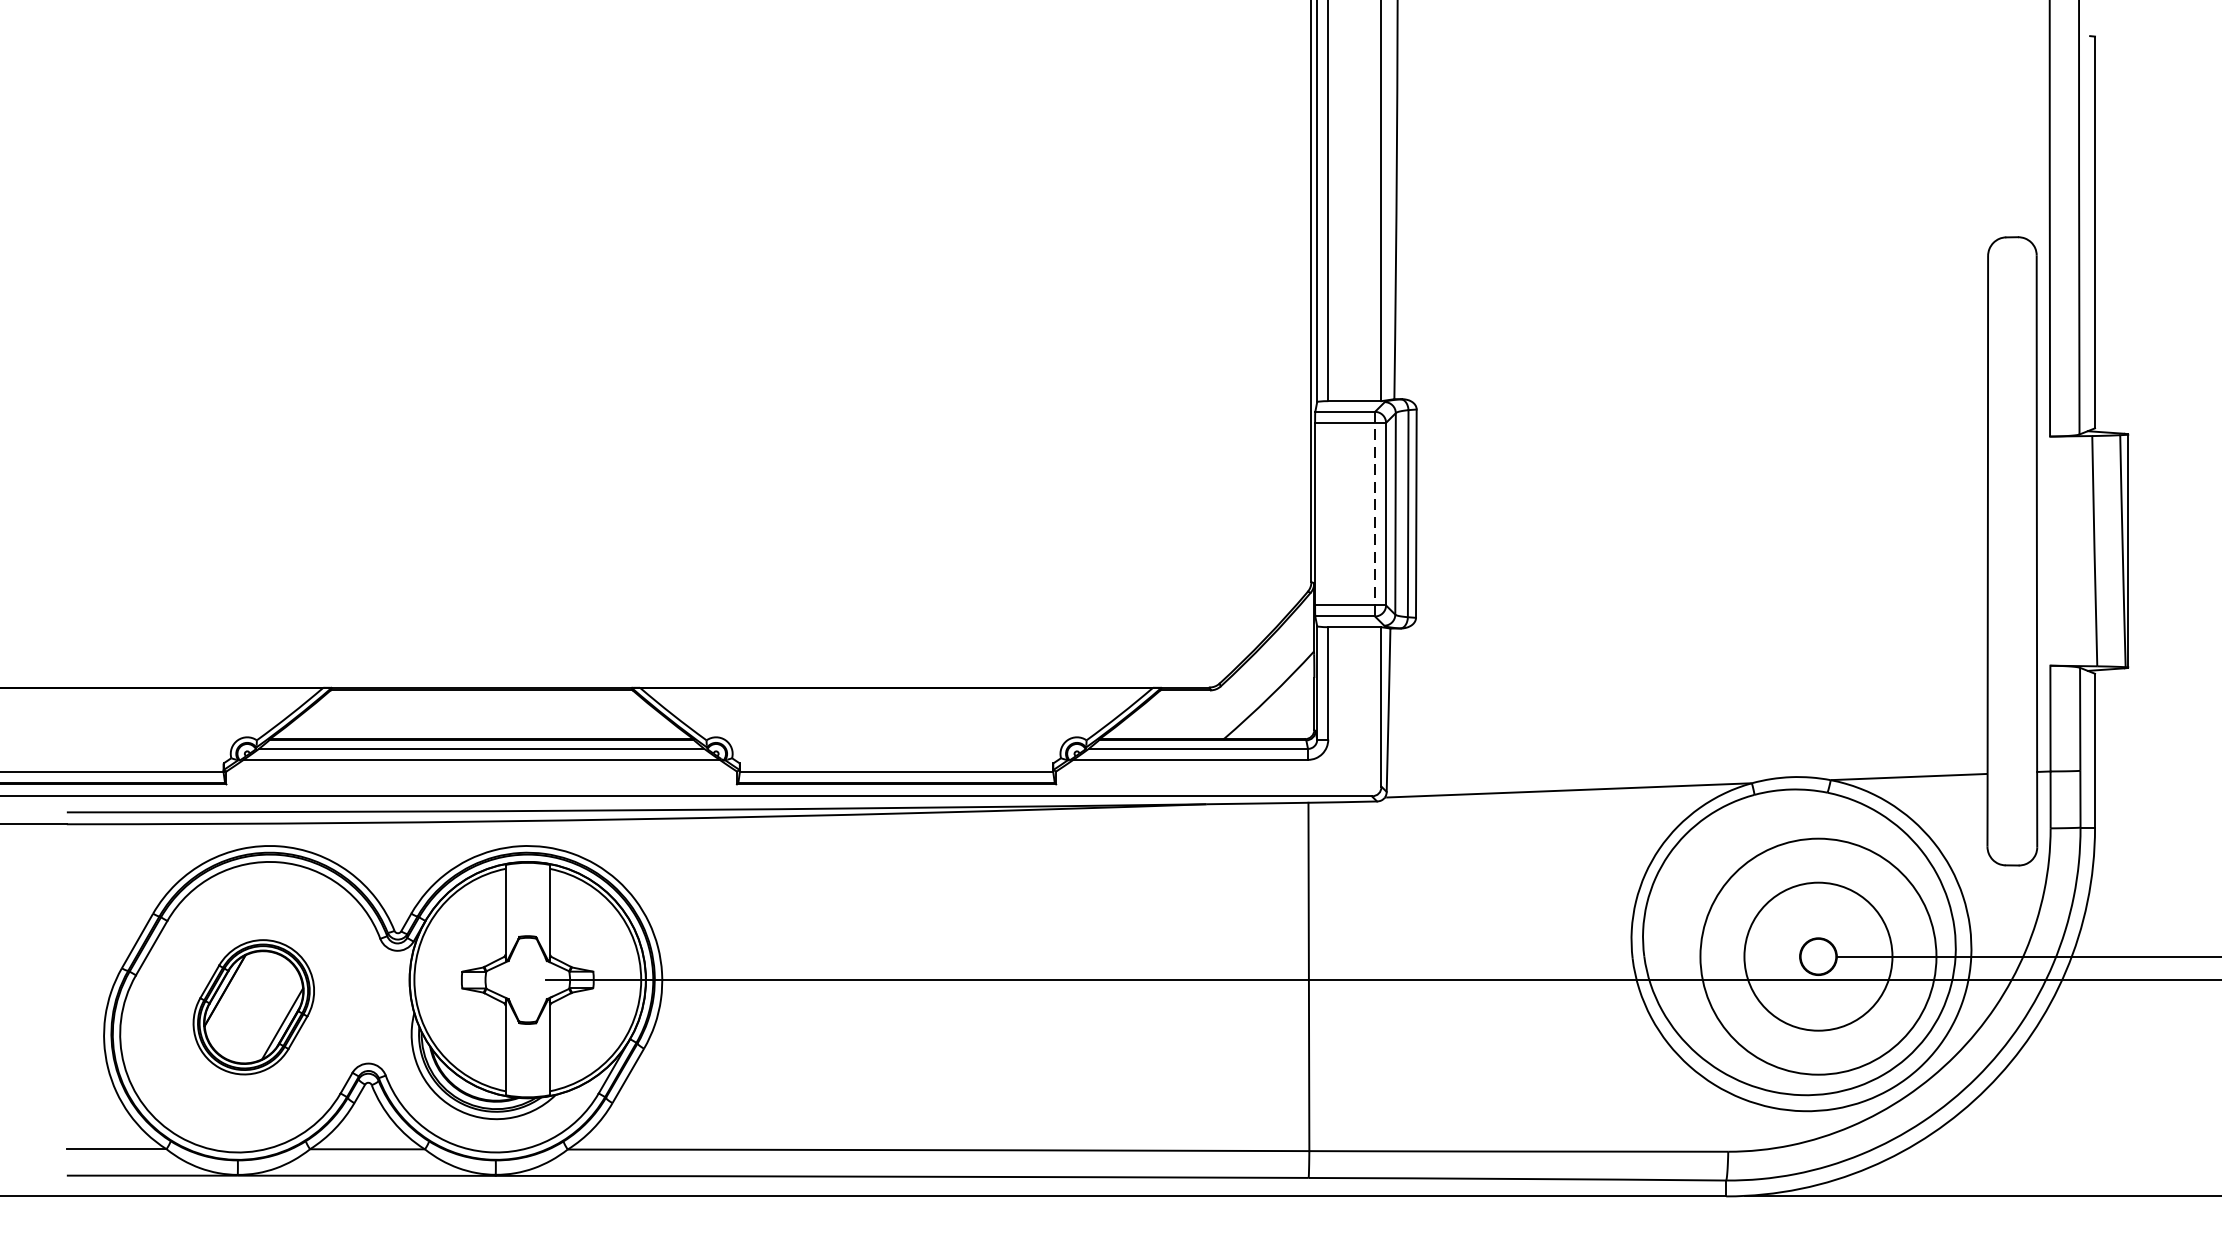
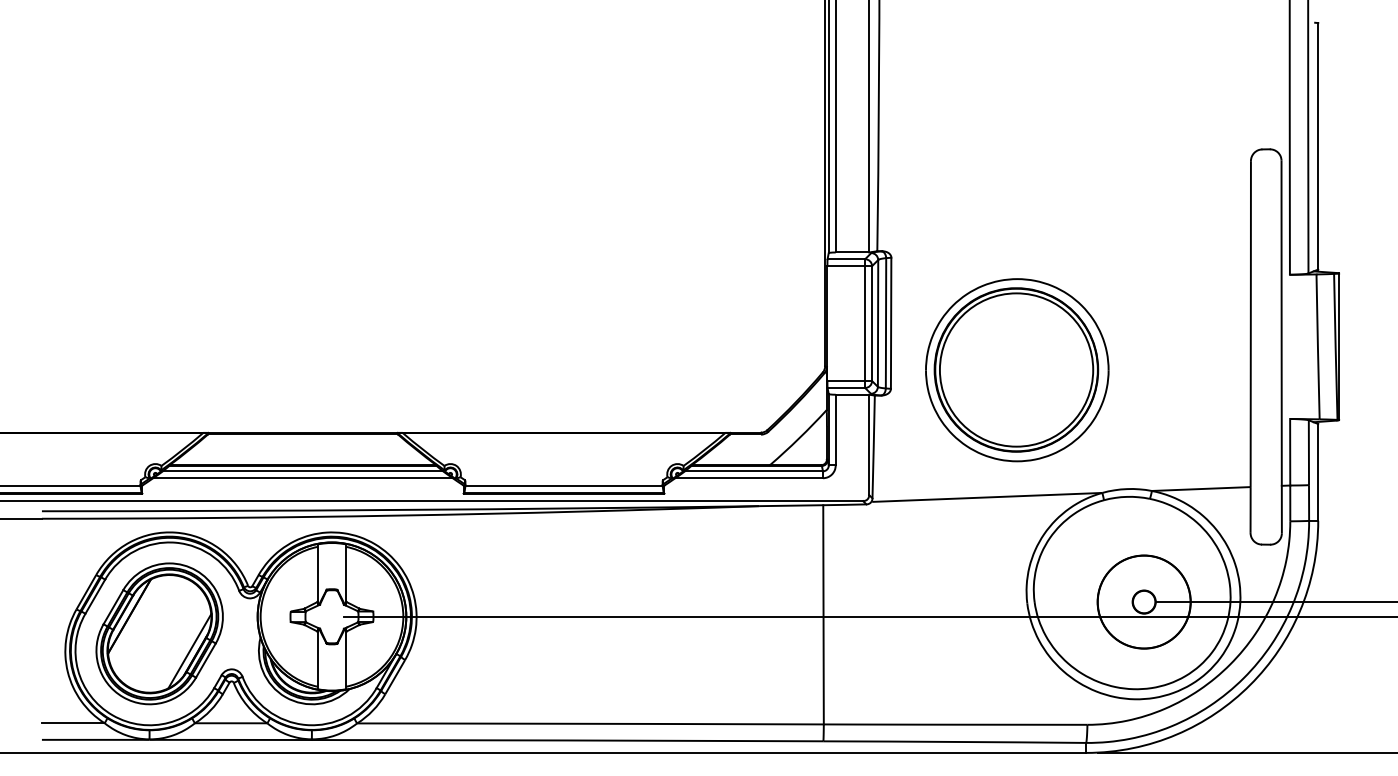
line: (1375, 515) -> (865, 324), dashed -> solid
part: (1617, 588) -> (1017, 370), added
circle: (1817, 955) -> (1143, 601), size x0.62
part: (253, 1006) -> (159, 633), size x1.67

